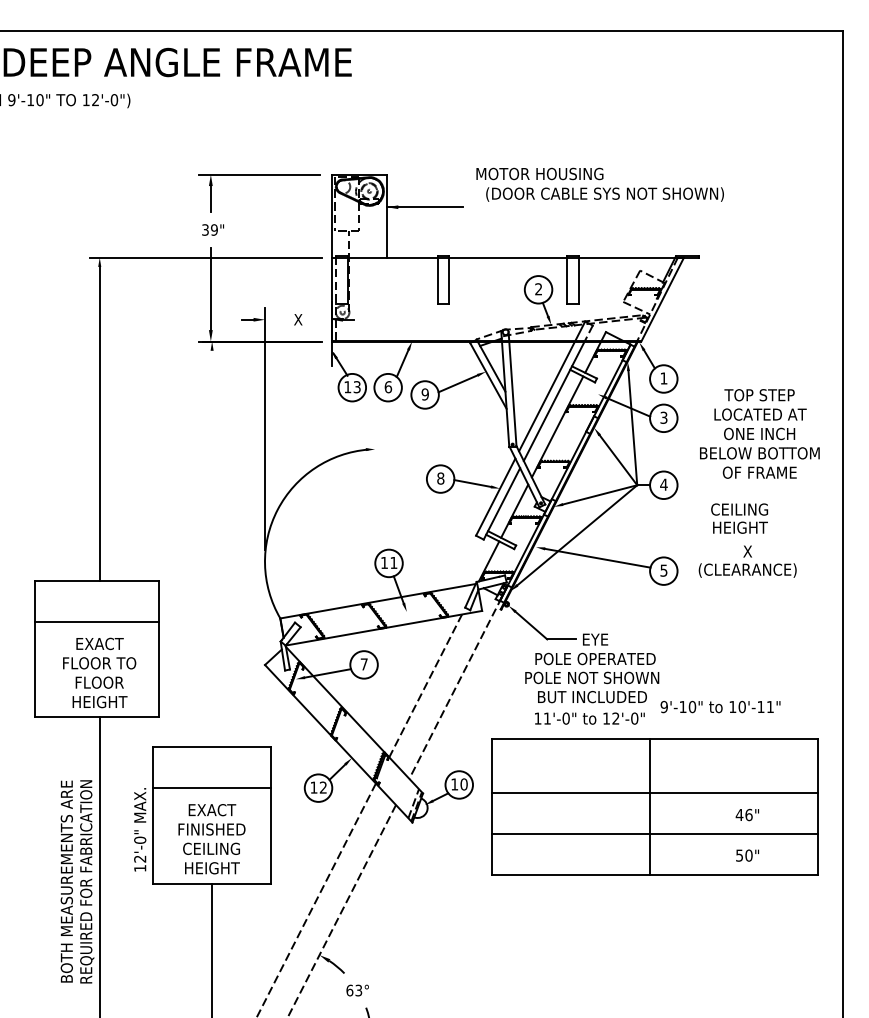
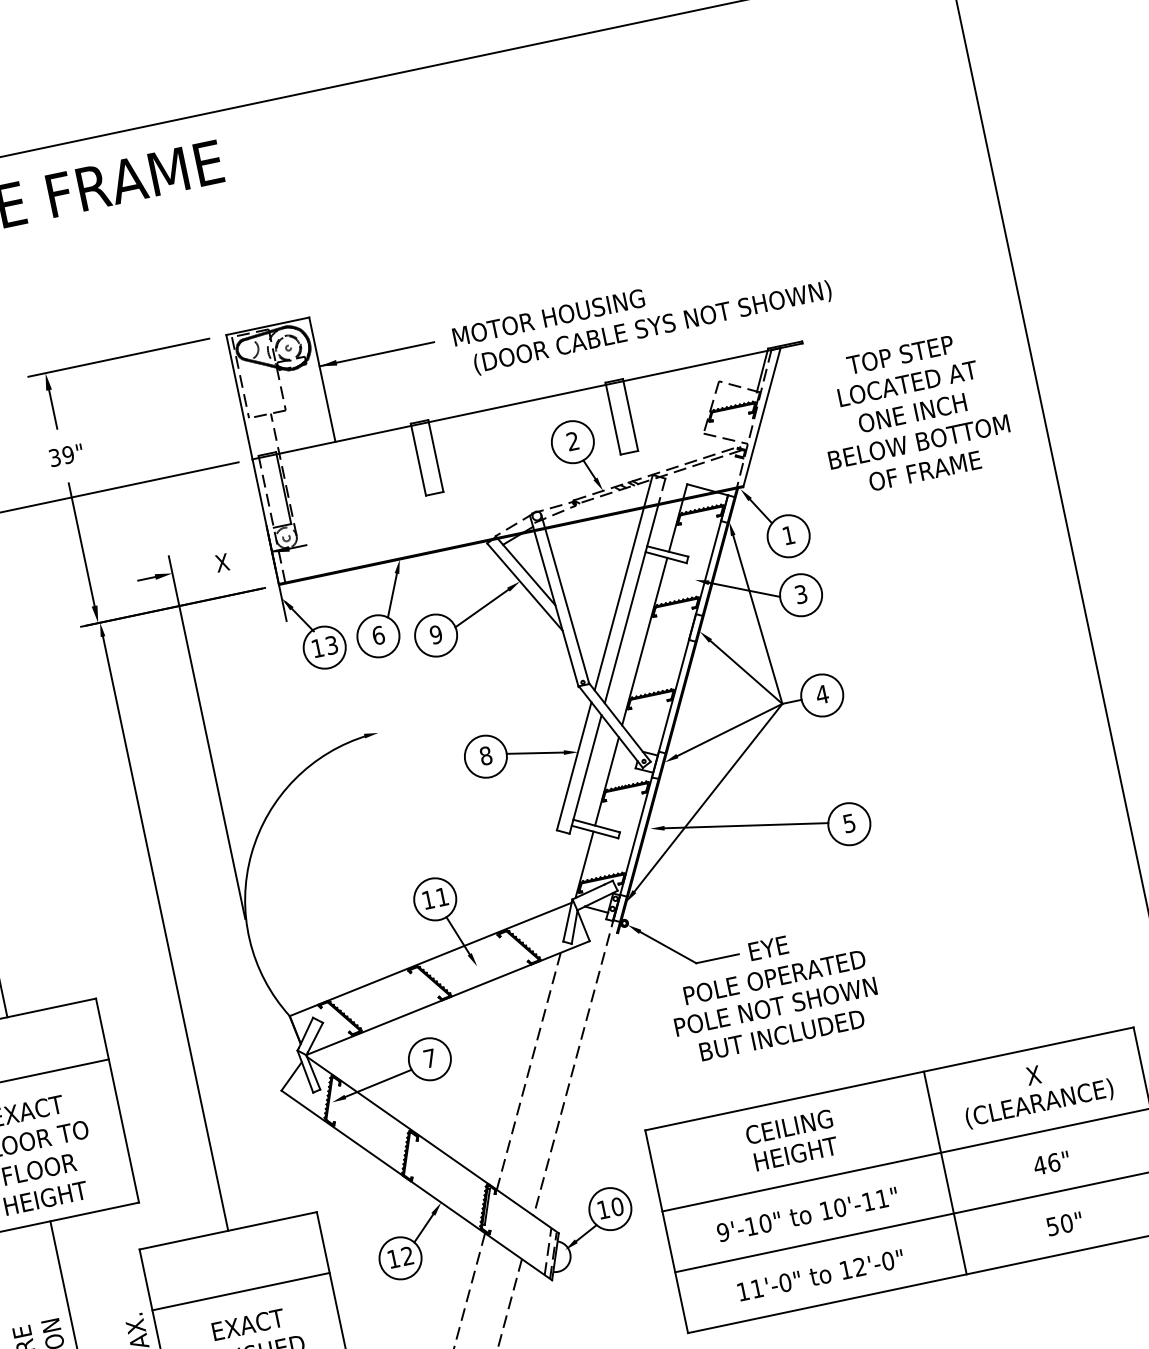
text: (599, 184) -> (641, 314), moved
text: (759, 433) -> (912, 412), moved
text: (739, 518) -> (791, 1140), moved
line: (212, 548) -> (166, 932), added
text: (747, 561) -> (1036, 1090), moved
text: (720, 706) -> (807, 1213), moved
text: (589, 718) -> (820, 1275), moved
line: (650, 806) -> (945, 1172), moved

